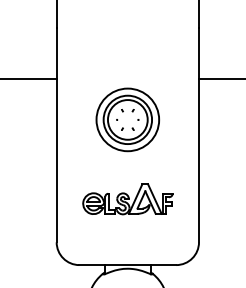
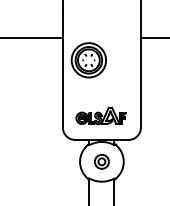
part: (127, 120) -> (88, 60), moved
part: (127, 198) -> (100, 115), moved

